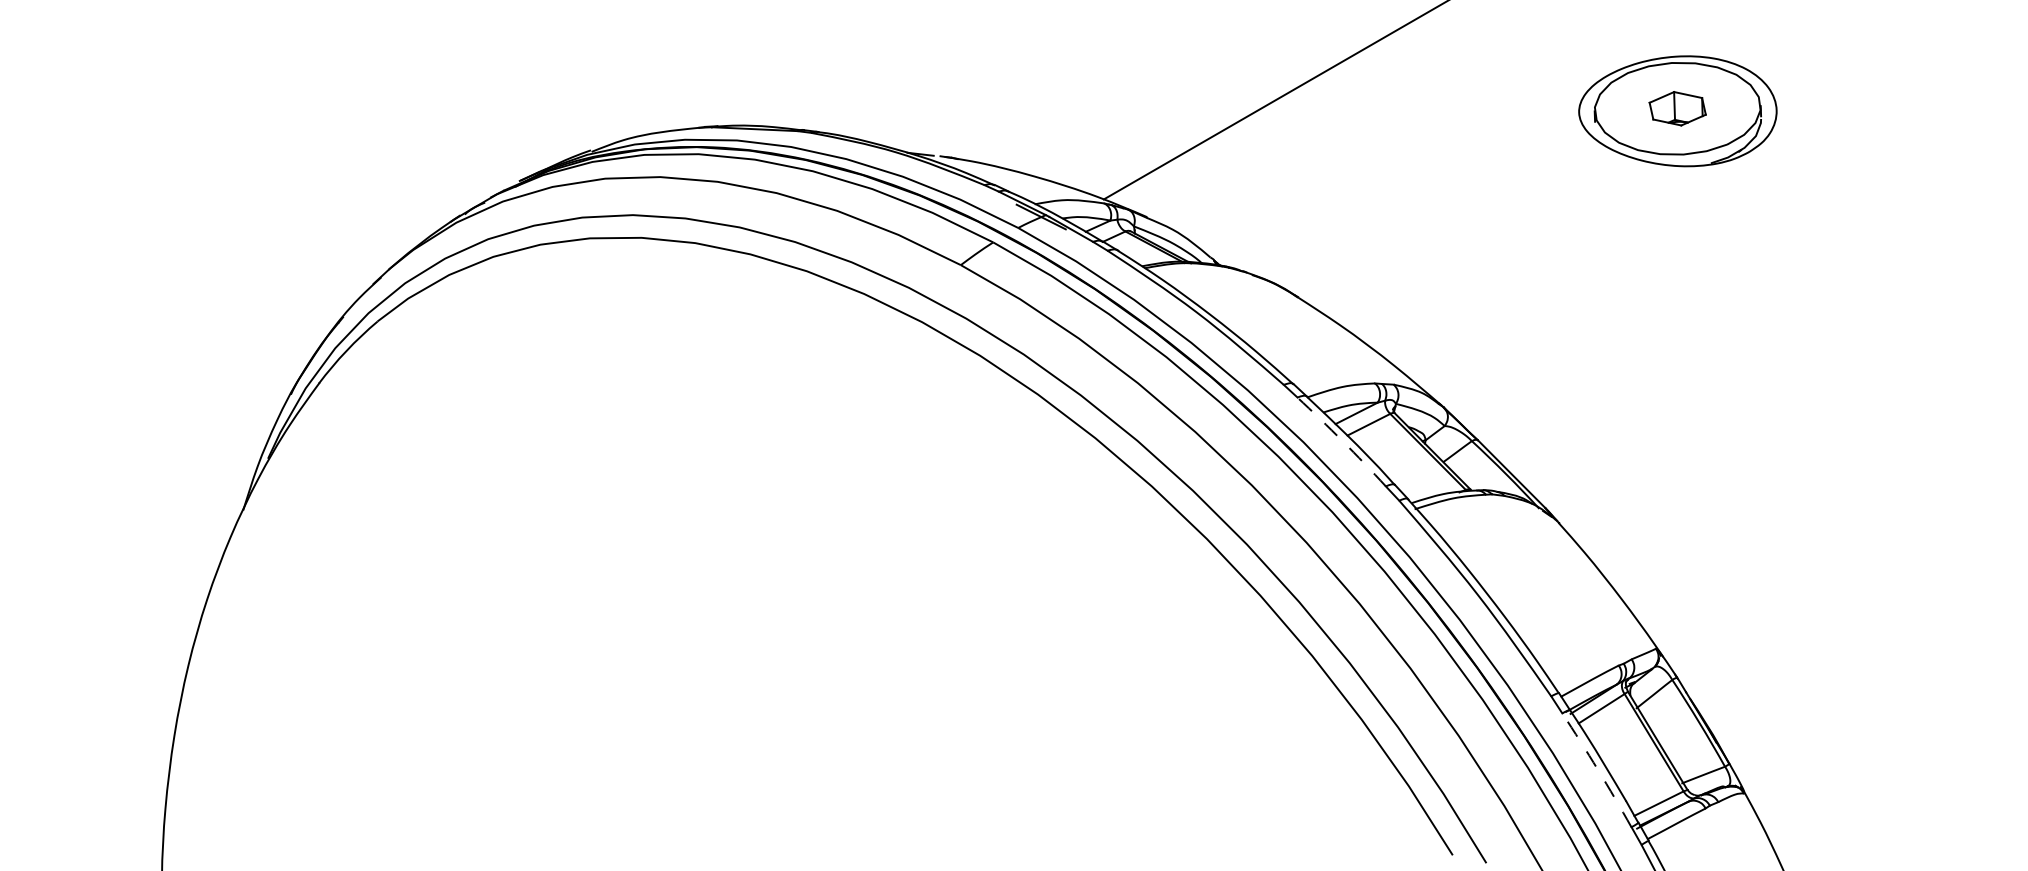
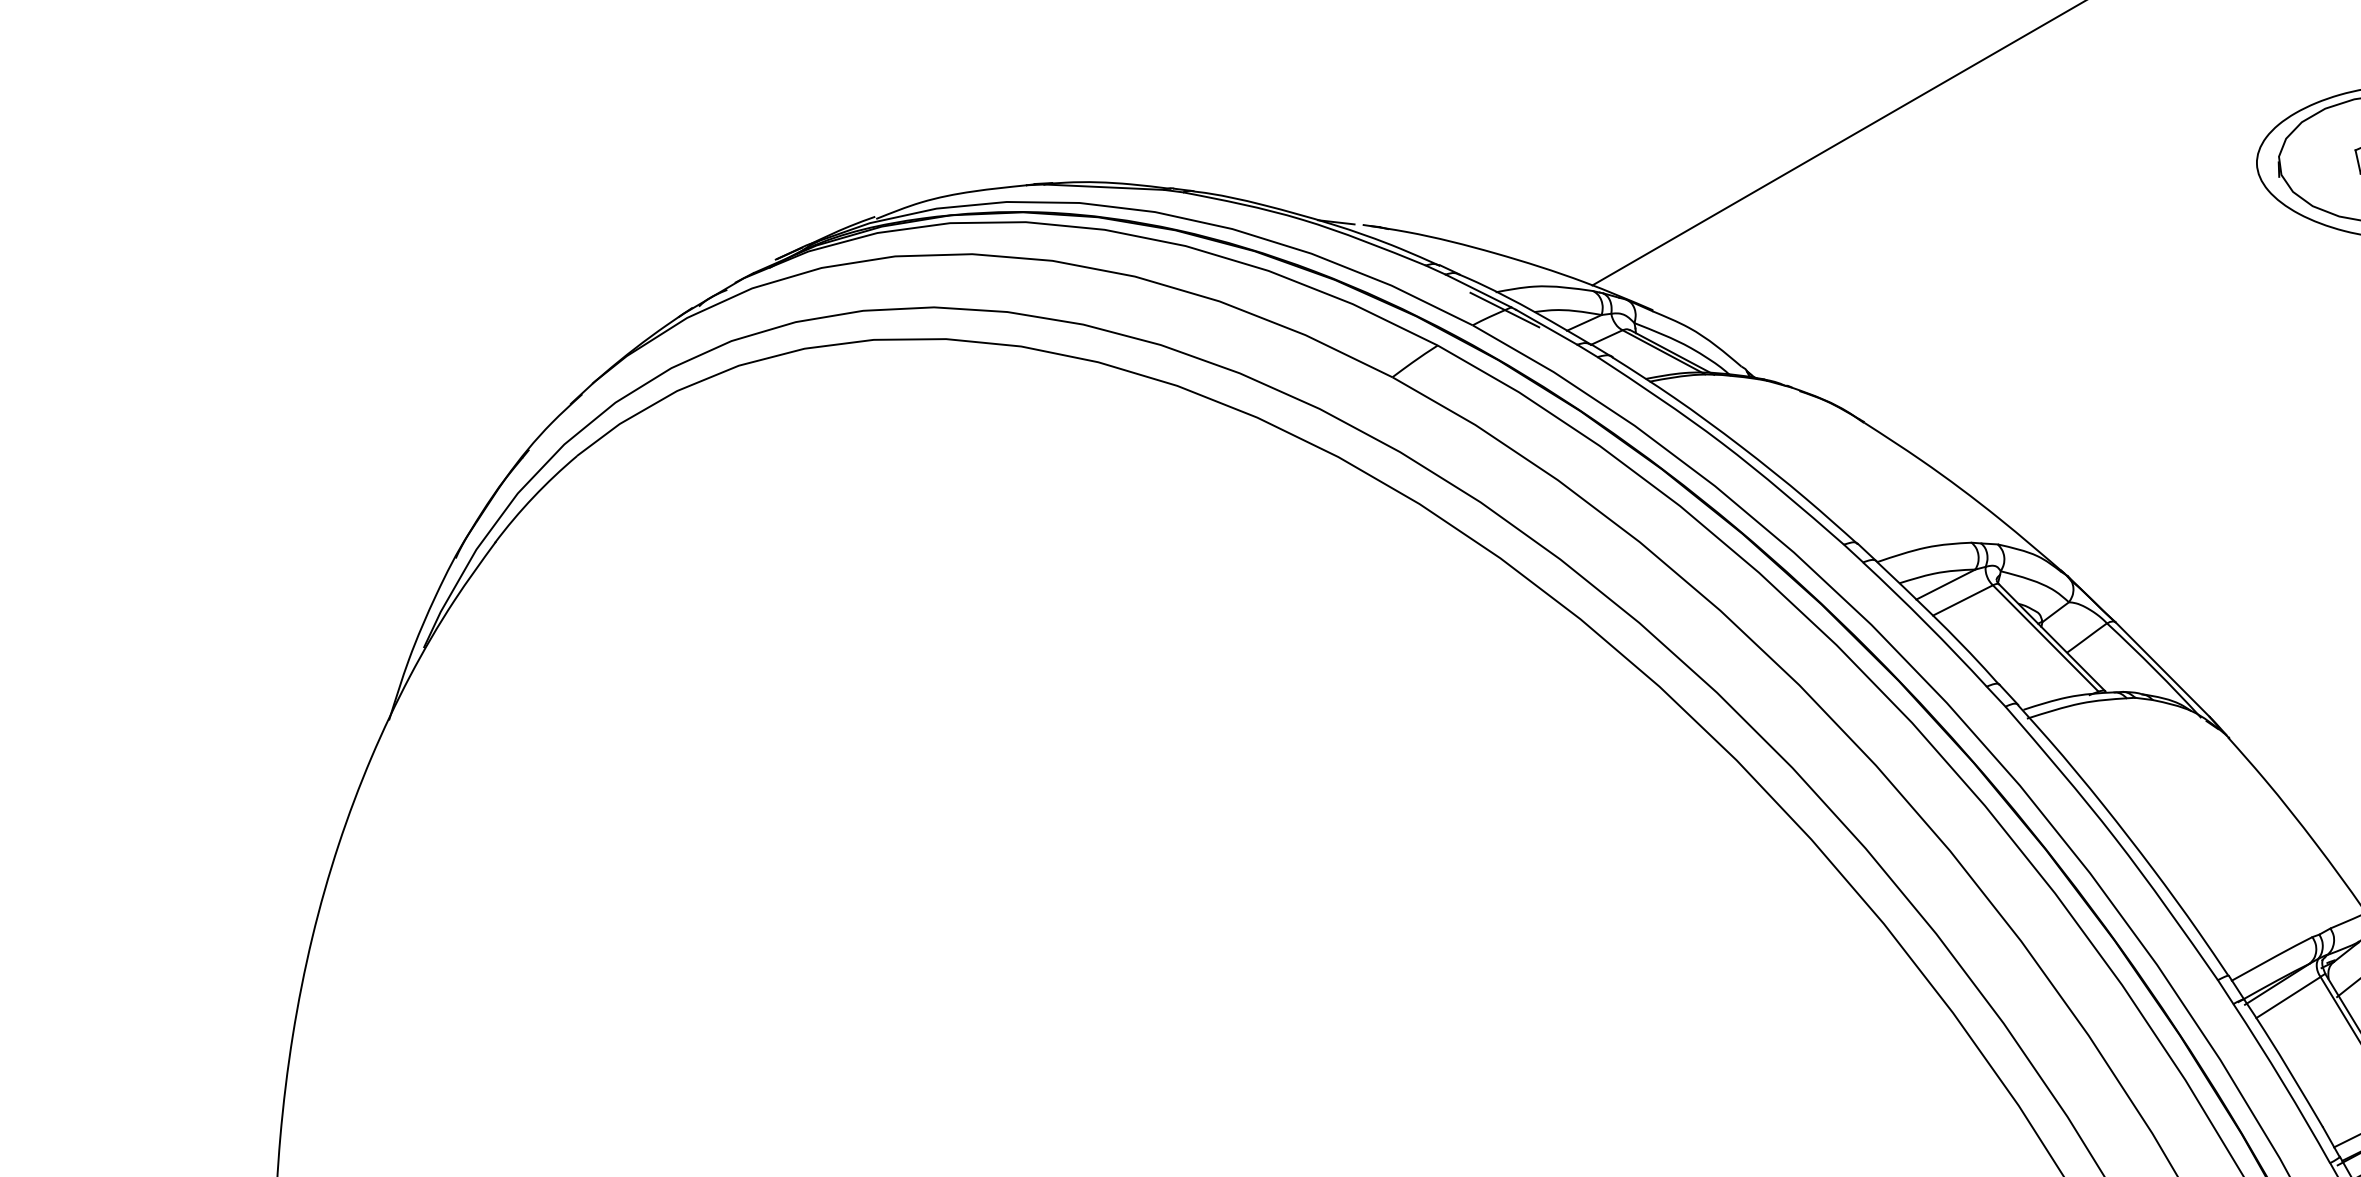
arc: (1342, 441) -> (1926, 623), dashed -> solid
arc: (1597, 769) -> (2282, 1082), dashed -> solid

